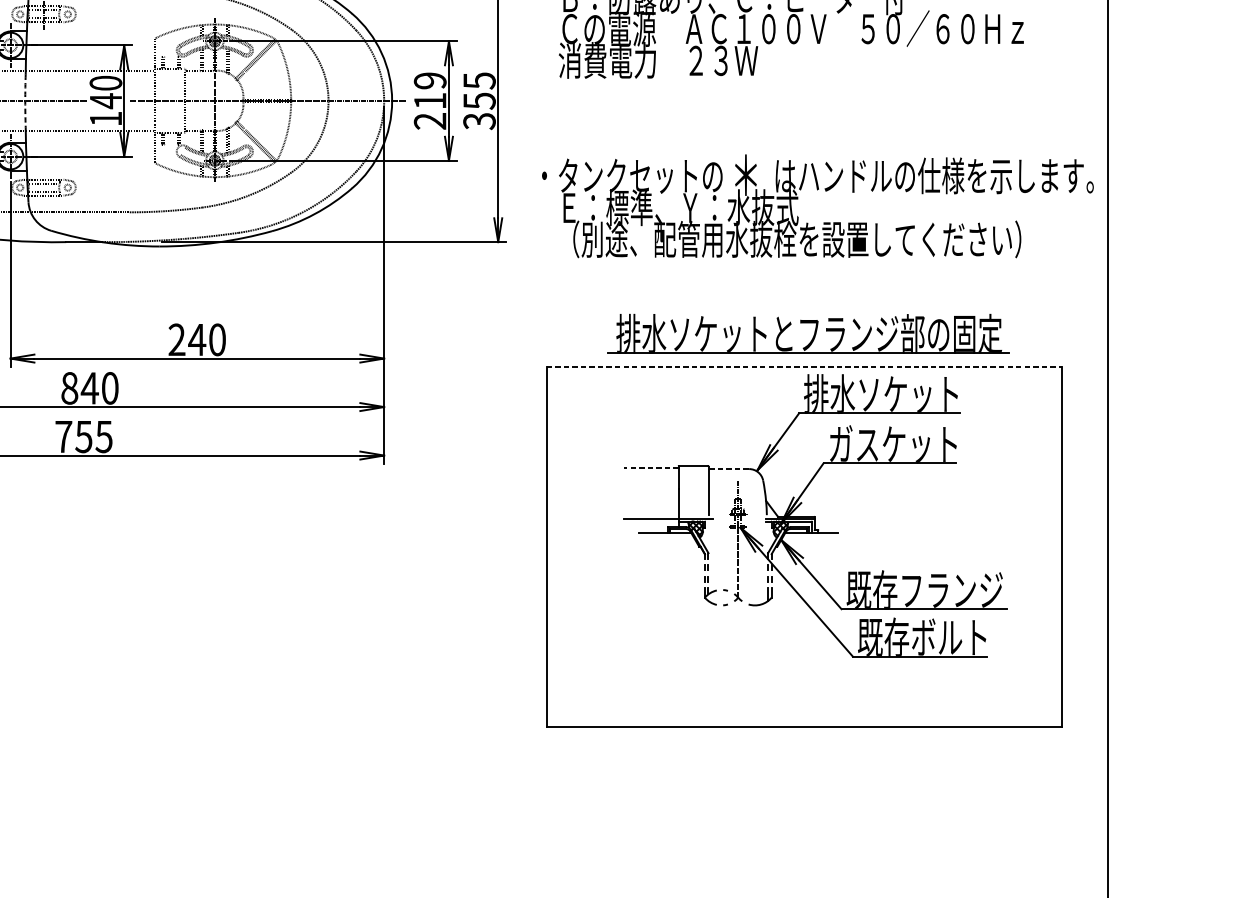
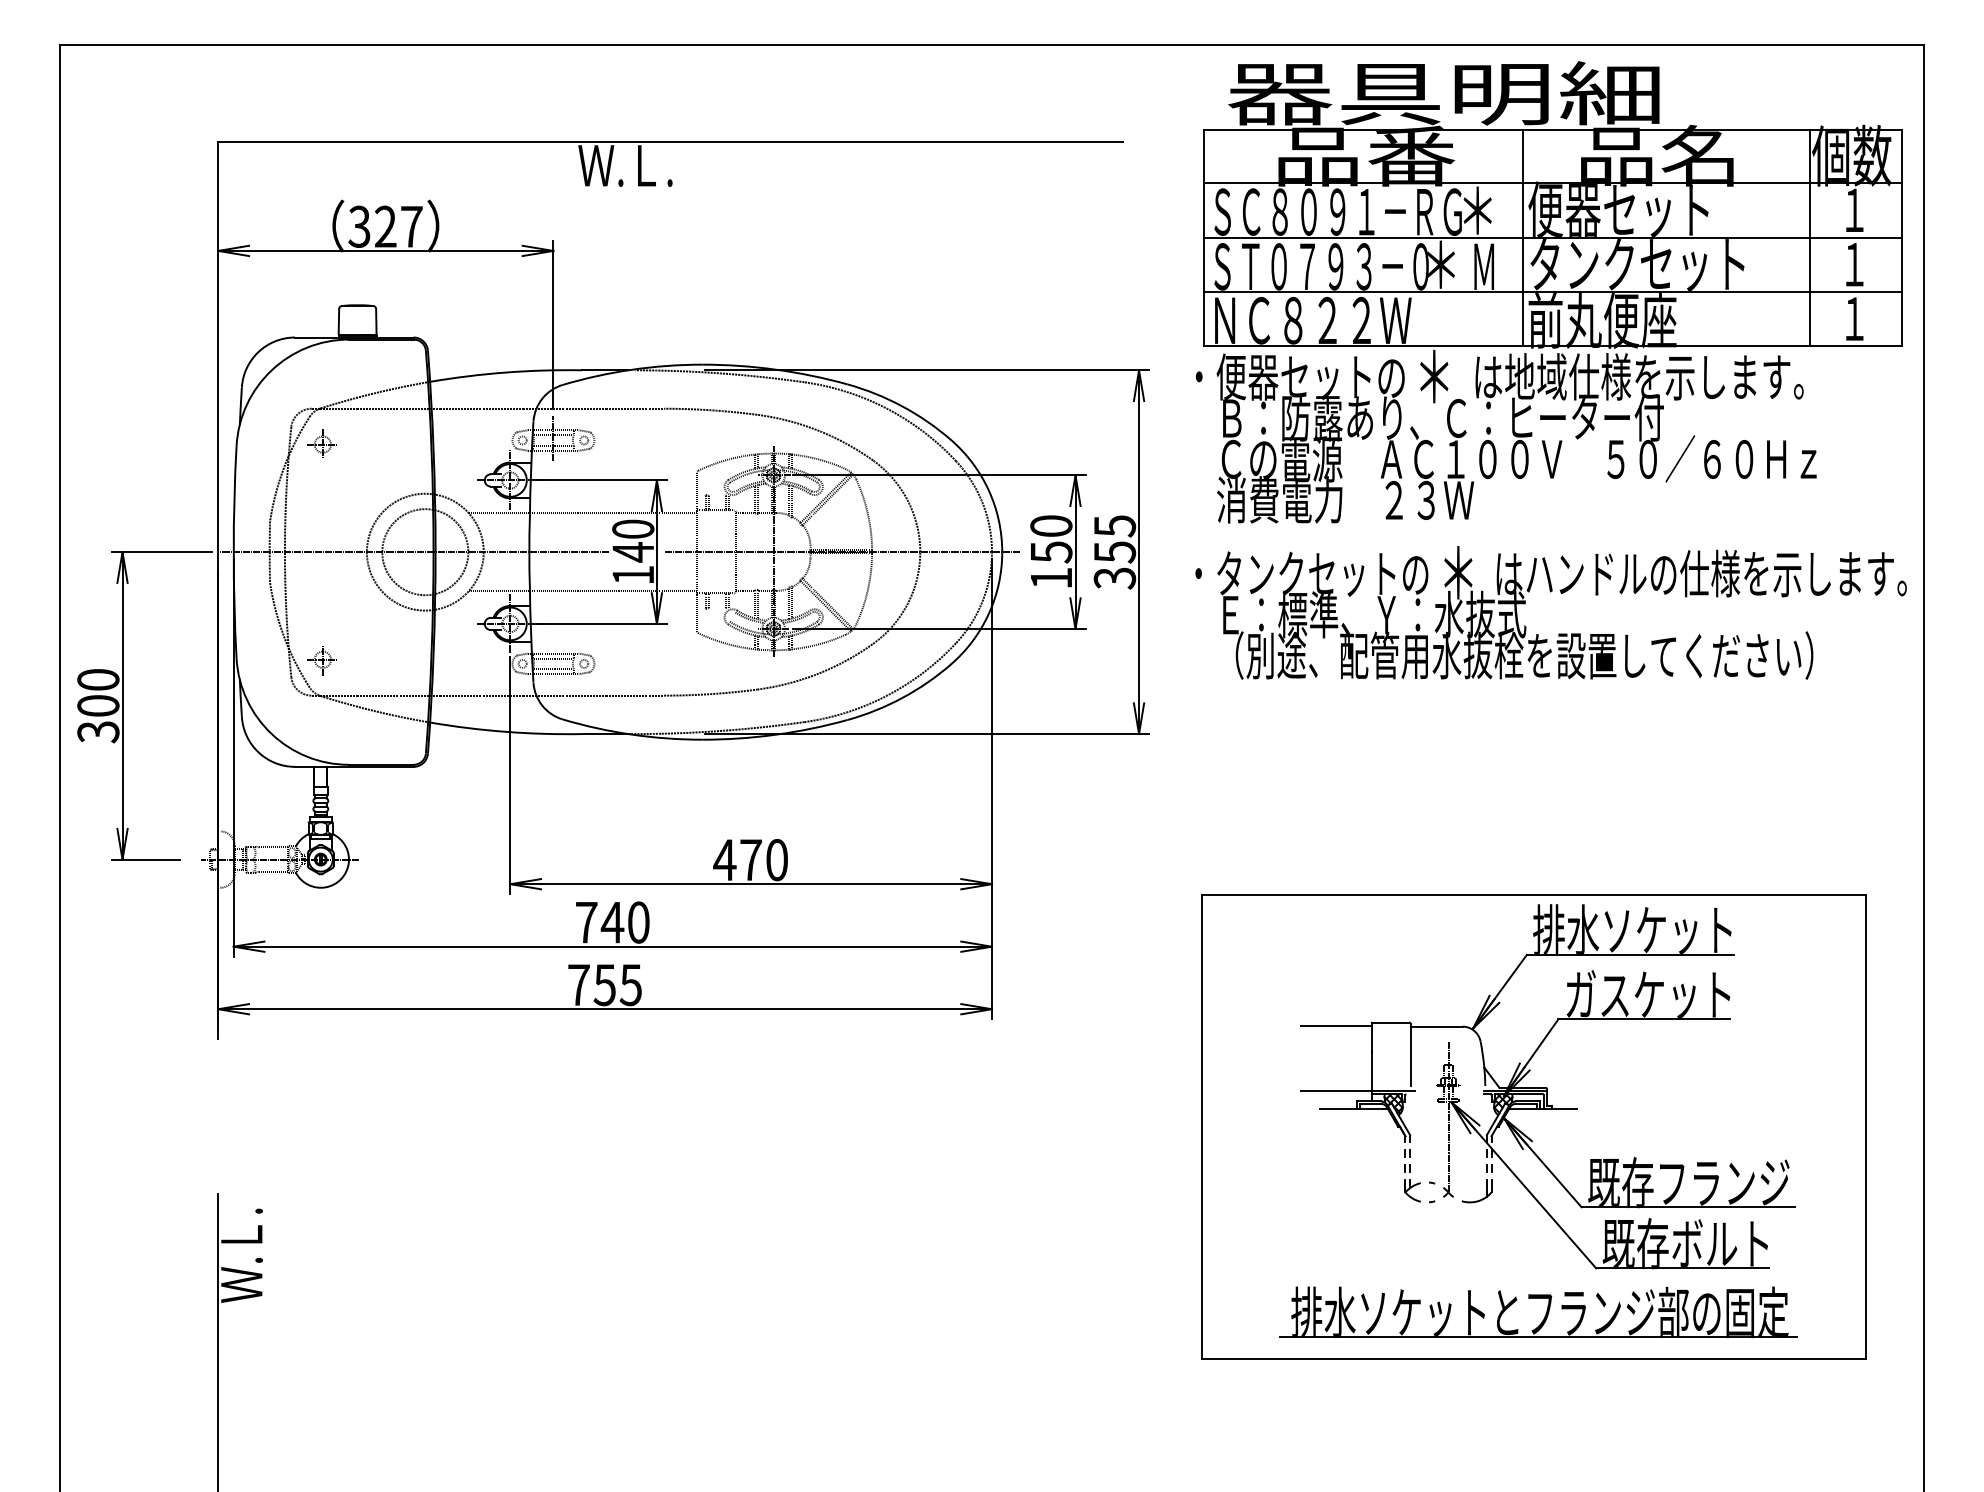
arc: (25, 101) -> (529, 552), dashed -> solid
text: (430, 101) -> (1051, 552), 219 -> 150
text: (817, 206) -> (1550, 612), moved
part: (813, 334) -> (1545, 1313), moved
text: (186, 339) -> (737, 859), 240 -> 470
line: (805, 367) -> (1534, 895), dashed -> solid
text: (69, 388) -> (586, 922), 840 -> 740
line: (651, 468) -> (1336, 1025), dashed -> solid
line: (728, 468) -> (1436, 1026), dashed -> solid

